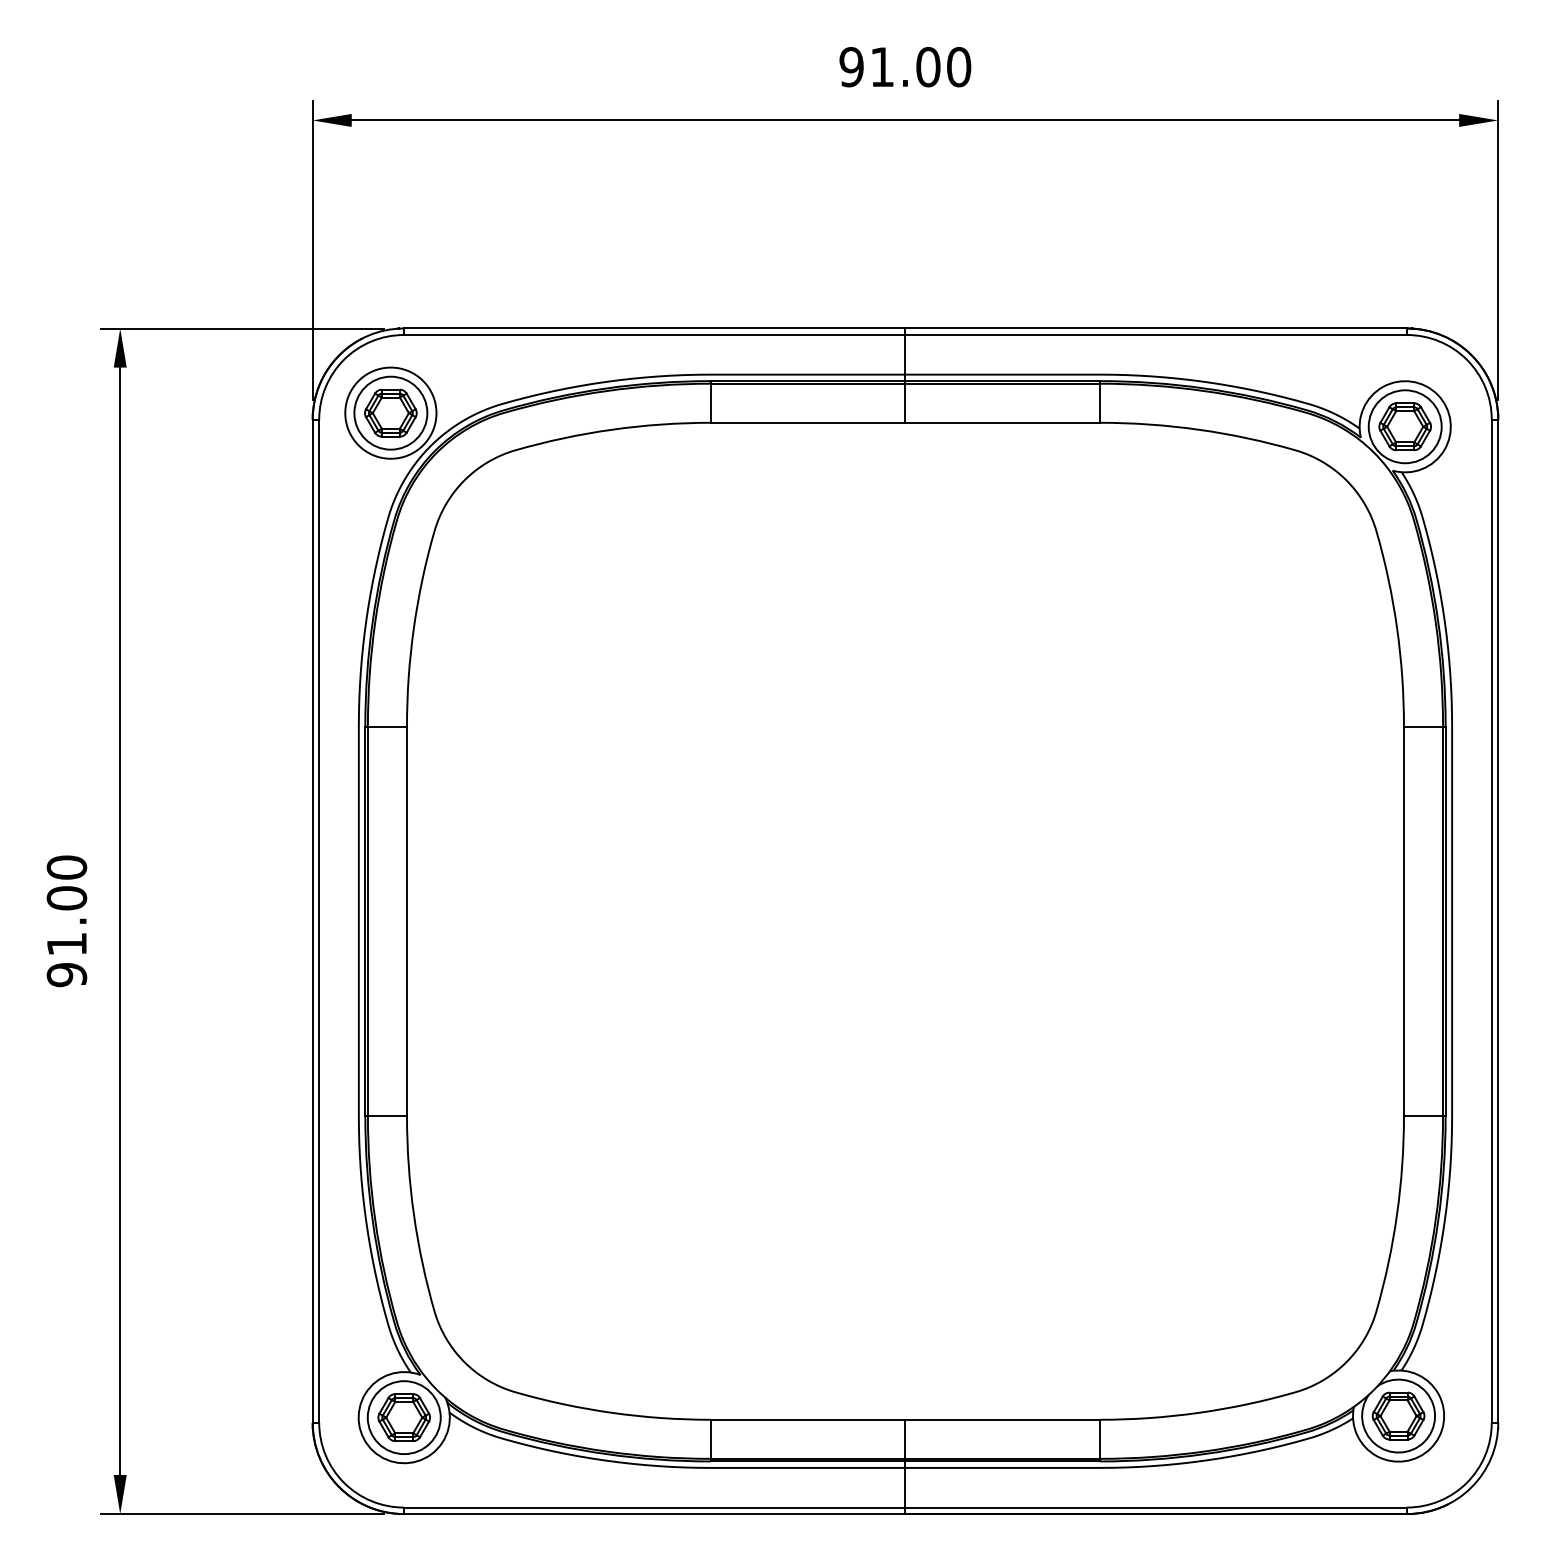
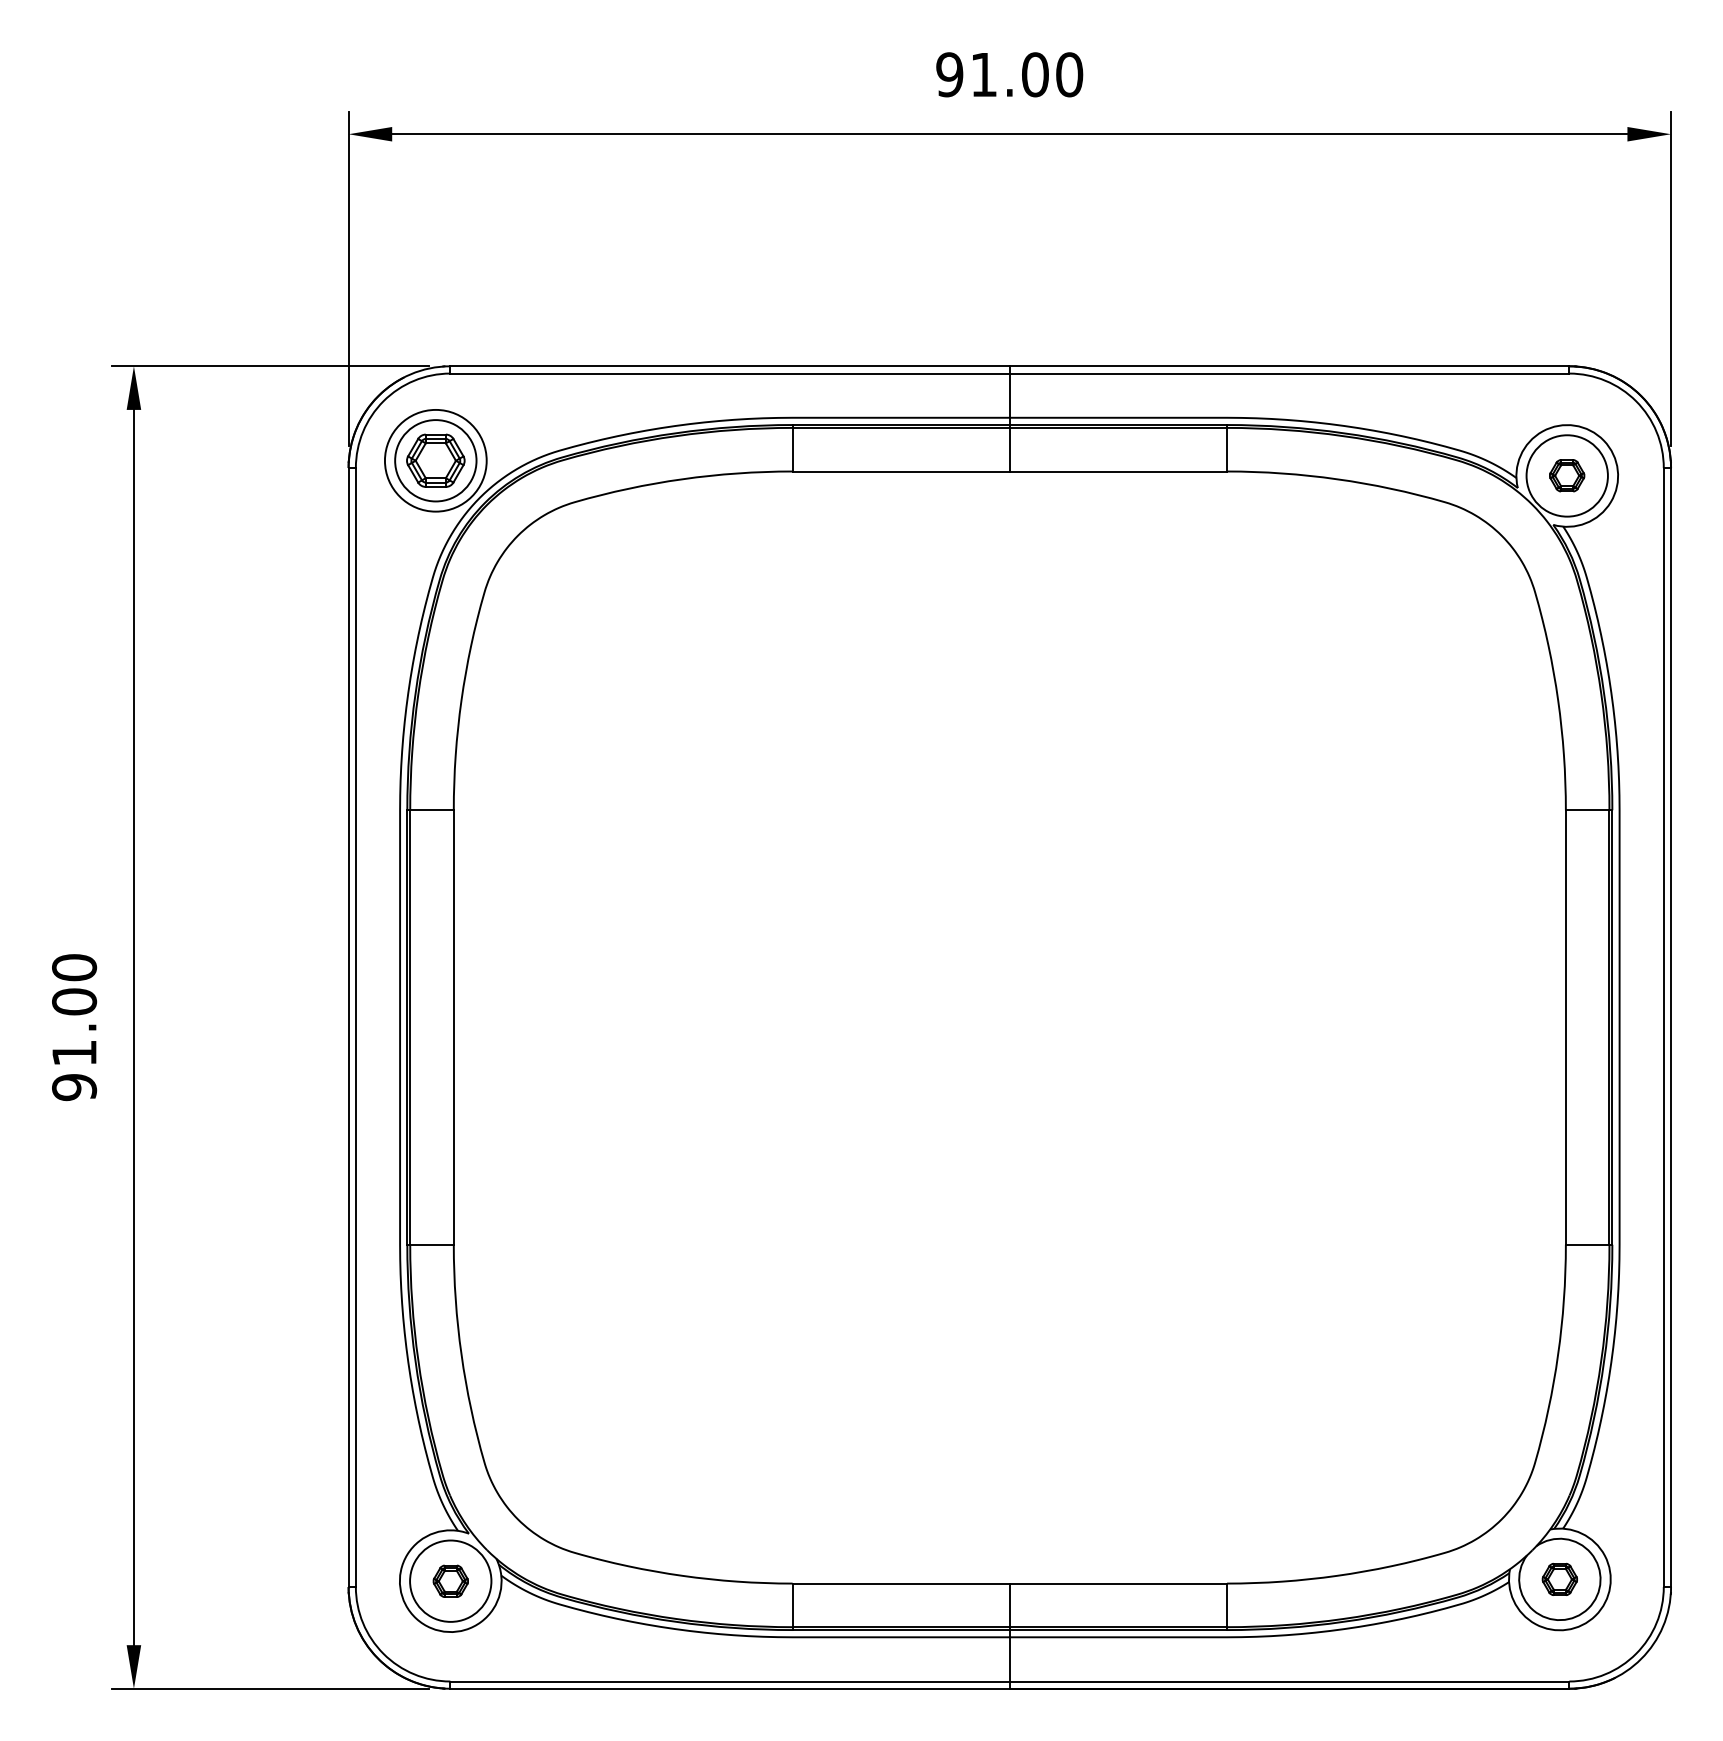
part: (1404, 426) -> (1566, 475), size x0.6
part: (1398, 1416) -> (1559, 1579), size x0.6
part: (404, 1417) -> (450, 1581), size x0.6

